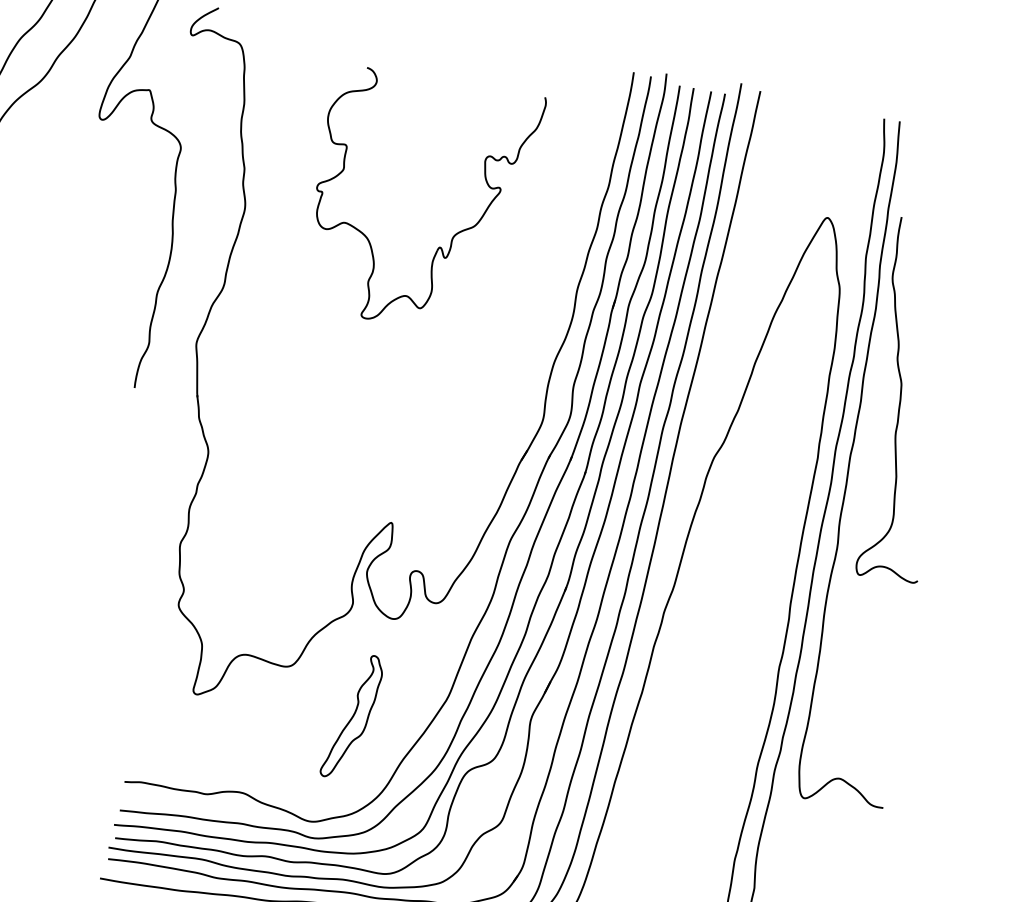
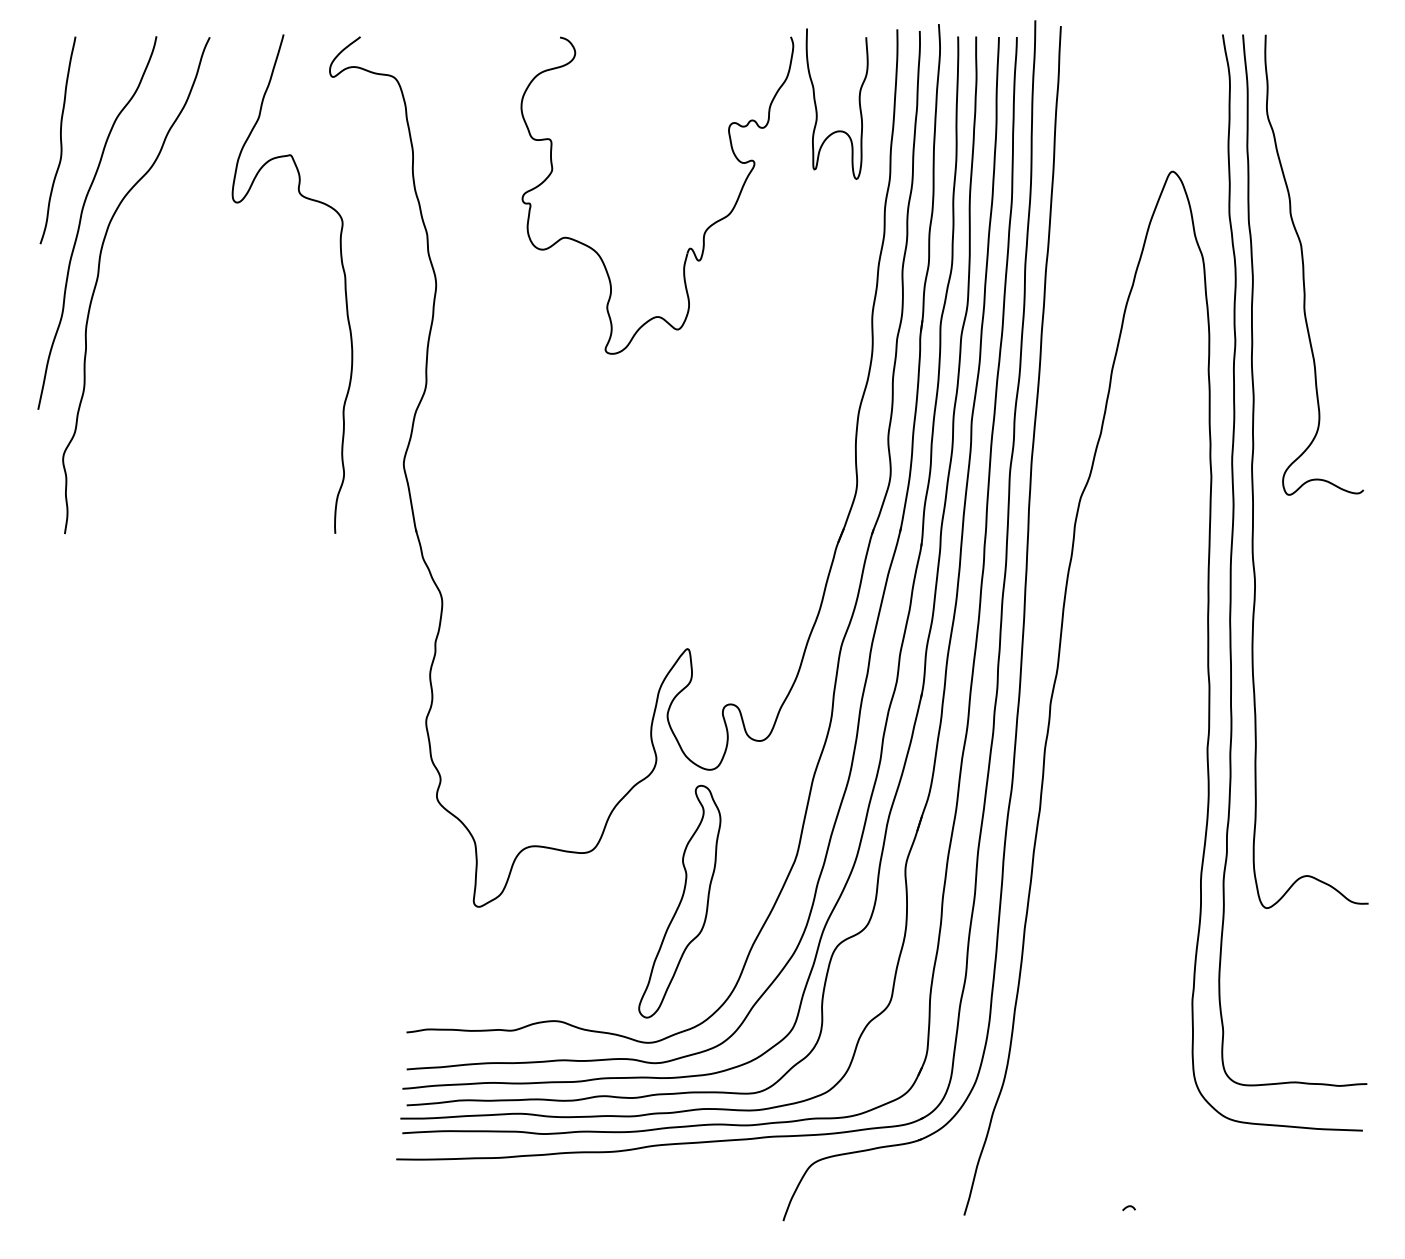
curve: (561, 123) -> (817, 109), added
part: (455, 234) -> (706, 228), moved
curve: (901, 400) -> (1304, 265), moved
part: (352, 716) -> (679, 901), size x1.43

